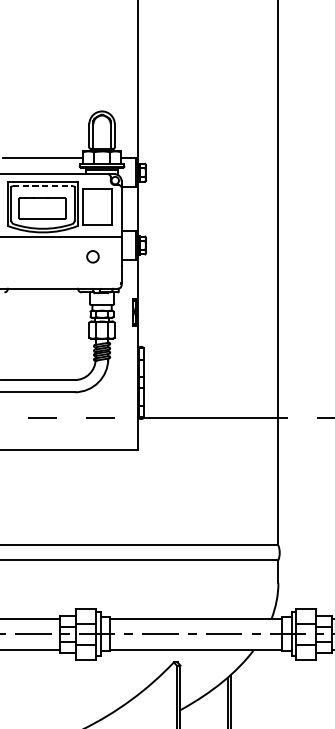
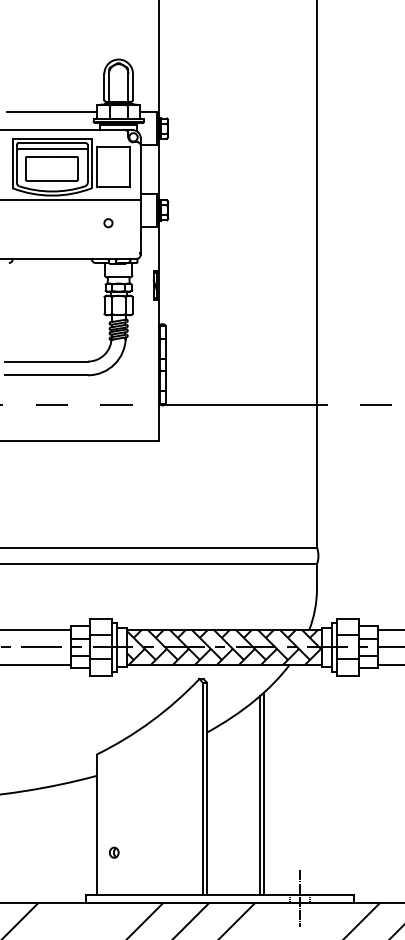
line: (43, 186) -> (52, 143), dashed -> solid
line: (42, 191) -> (51, 149), added
circle: (93, 257) -> (108, 223), size x0.62
hatch: (196, 633) -> (224, 646), added

